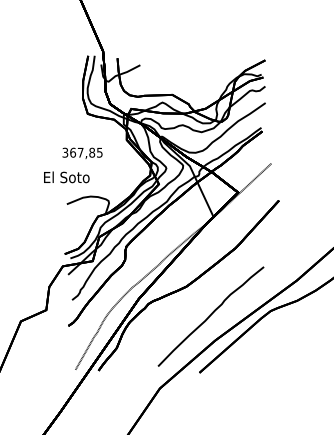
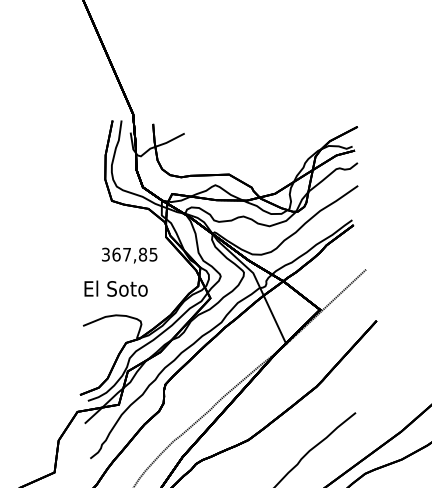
text: (82, 152) -> (129, 254), moved
text: (66, 177) -> (115, 288), moved

